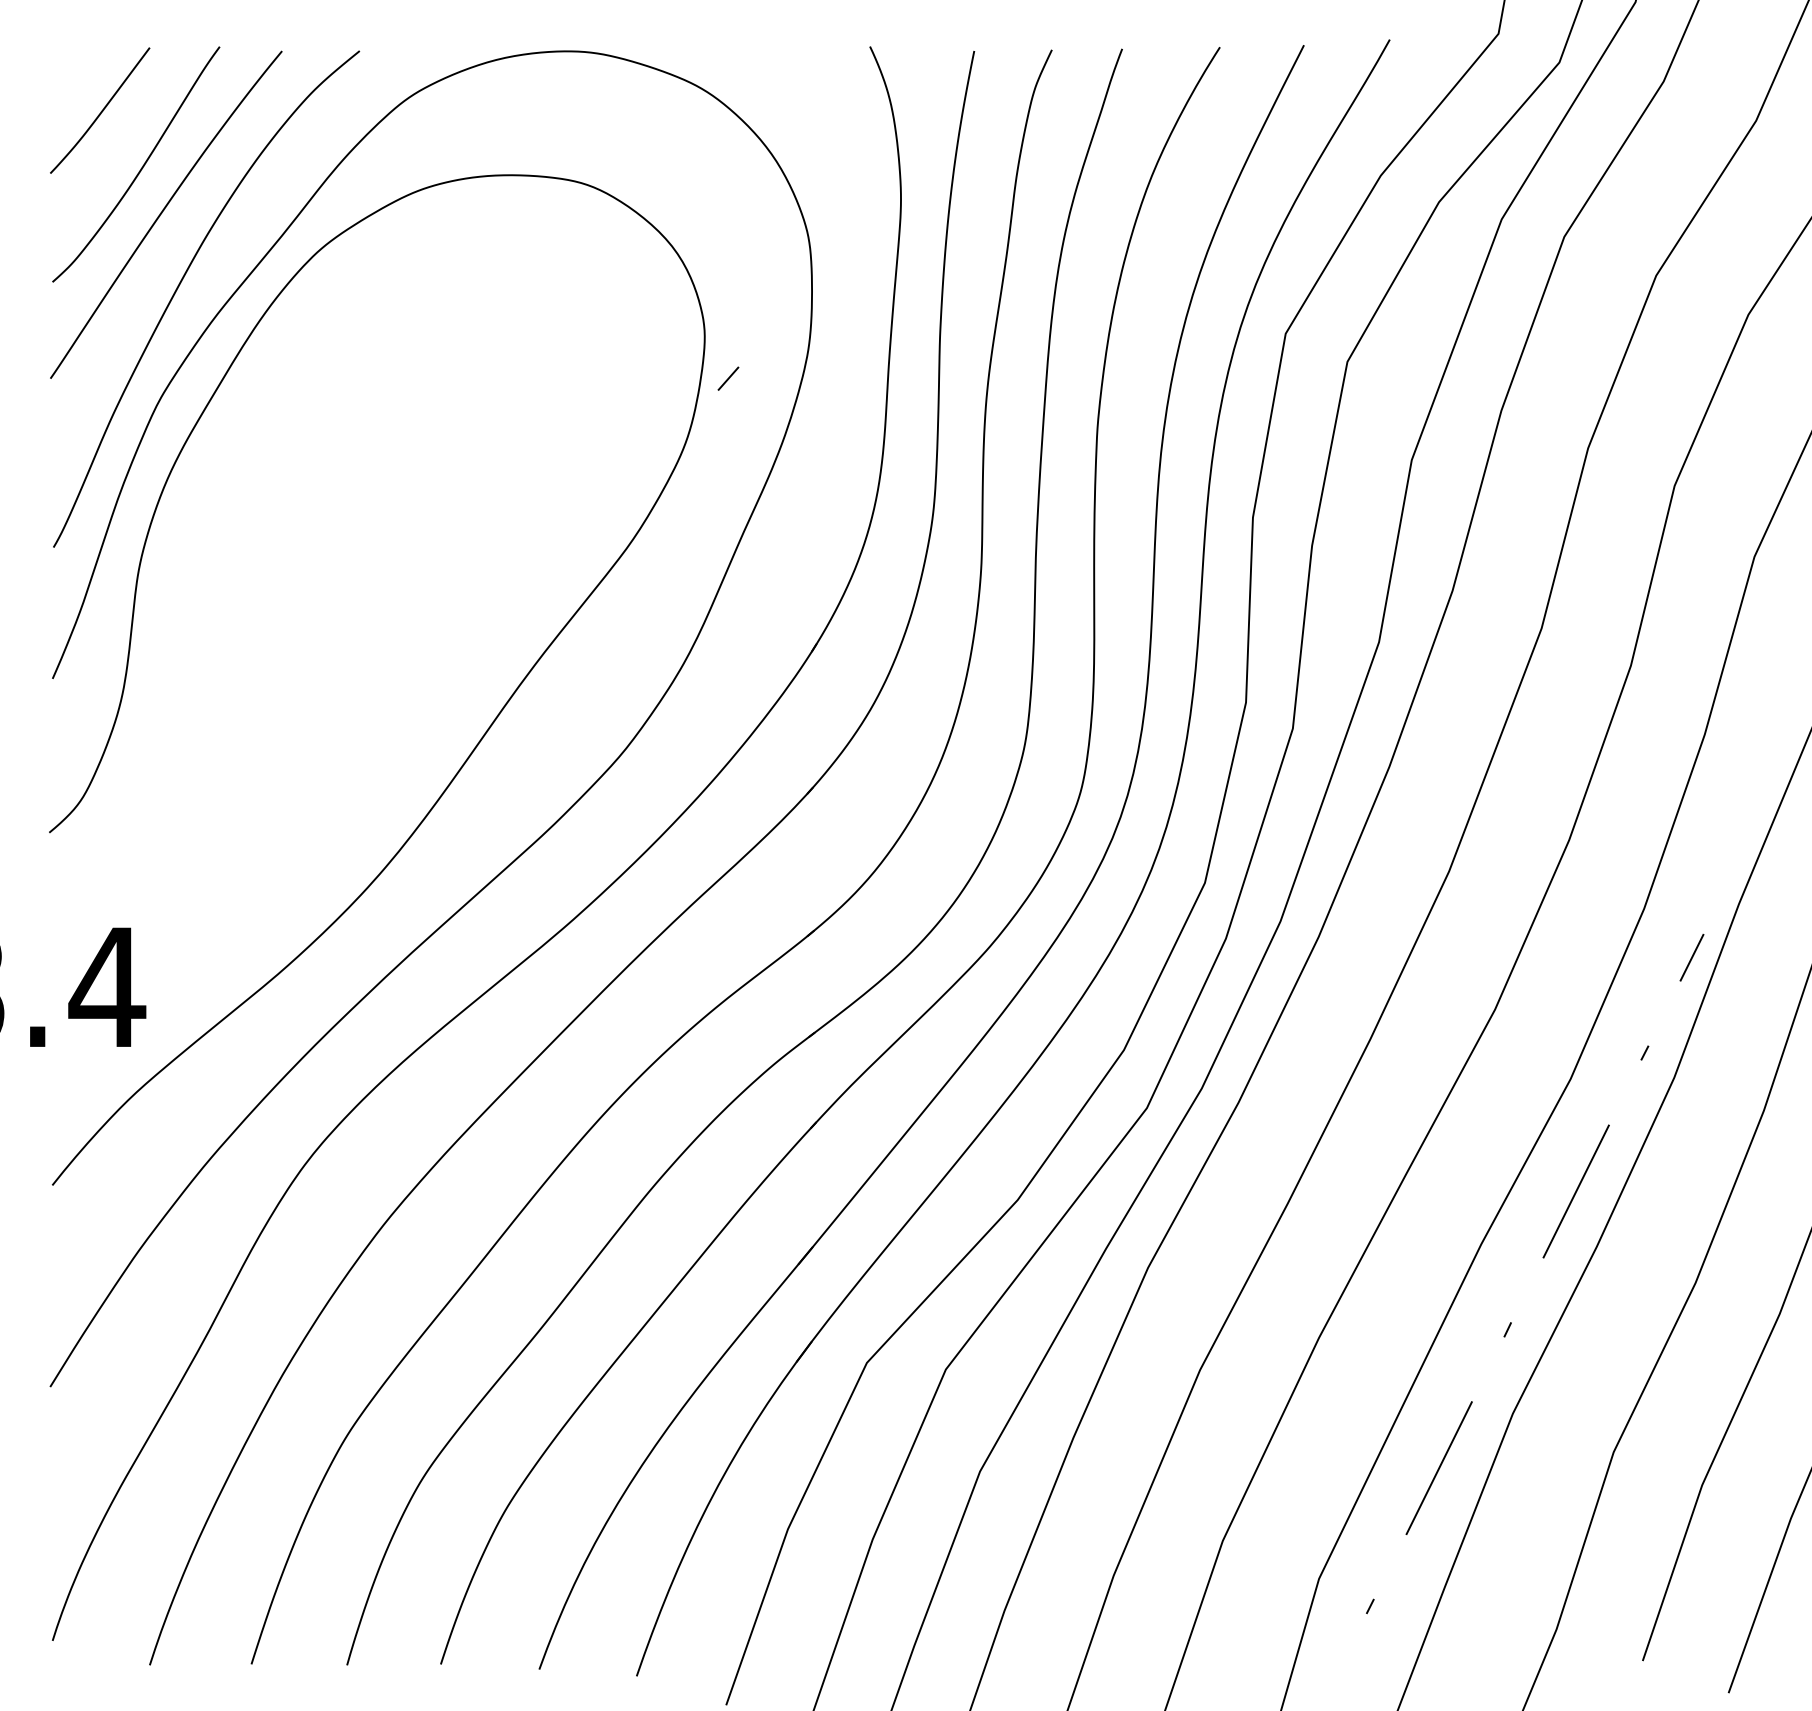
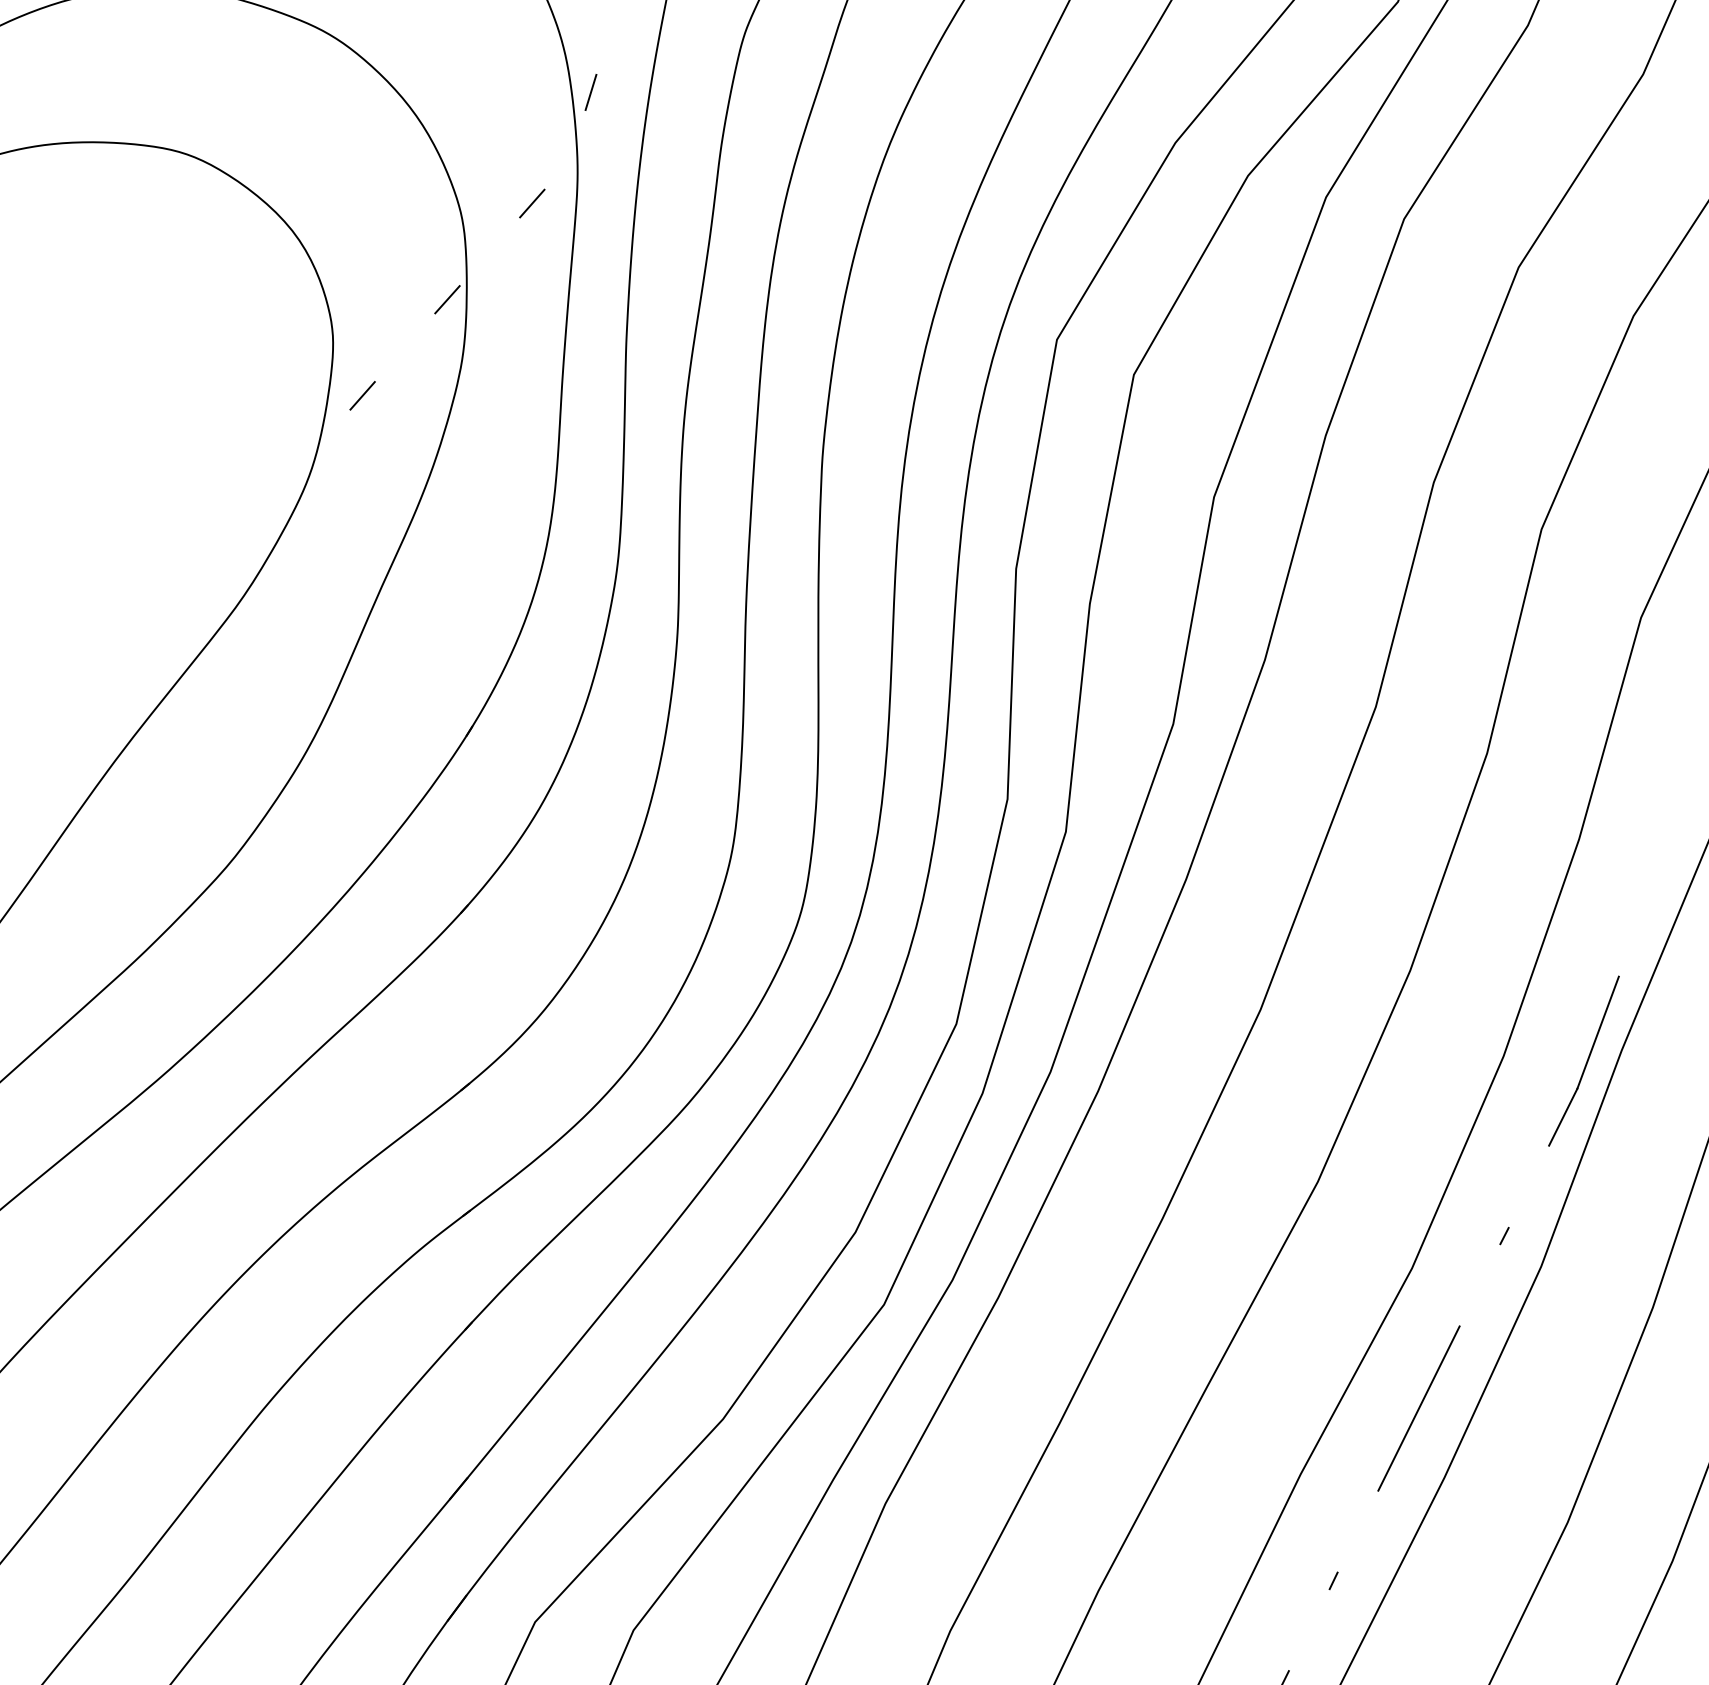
line: (911, 135) -> (590, 92), added
line: (864, 224) -> (532, 203), added
line: (796, 301) -> (447, 299), added
line: (1719, 889) -> (1597, 1032), added

